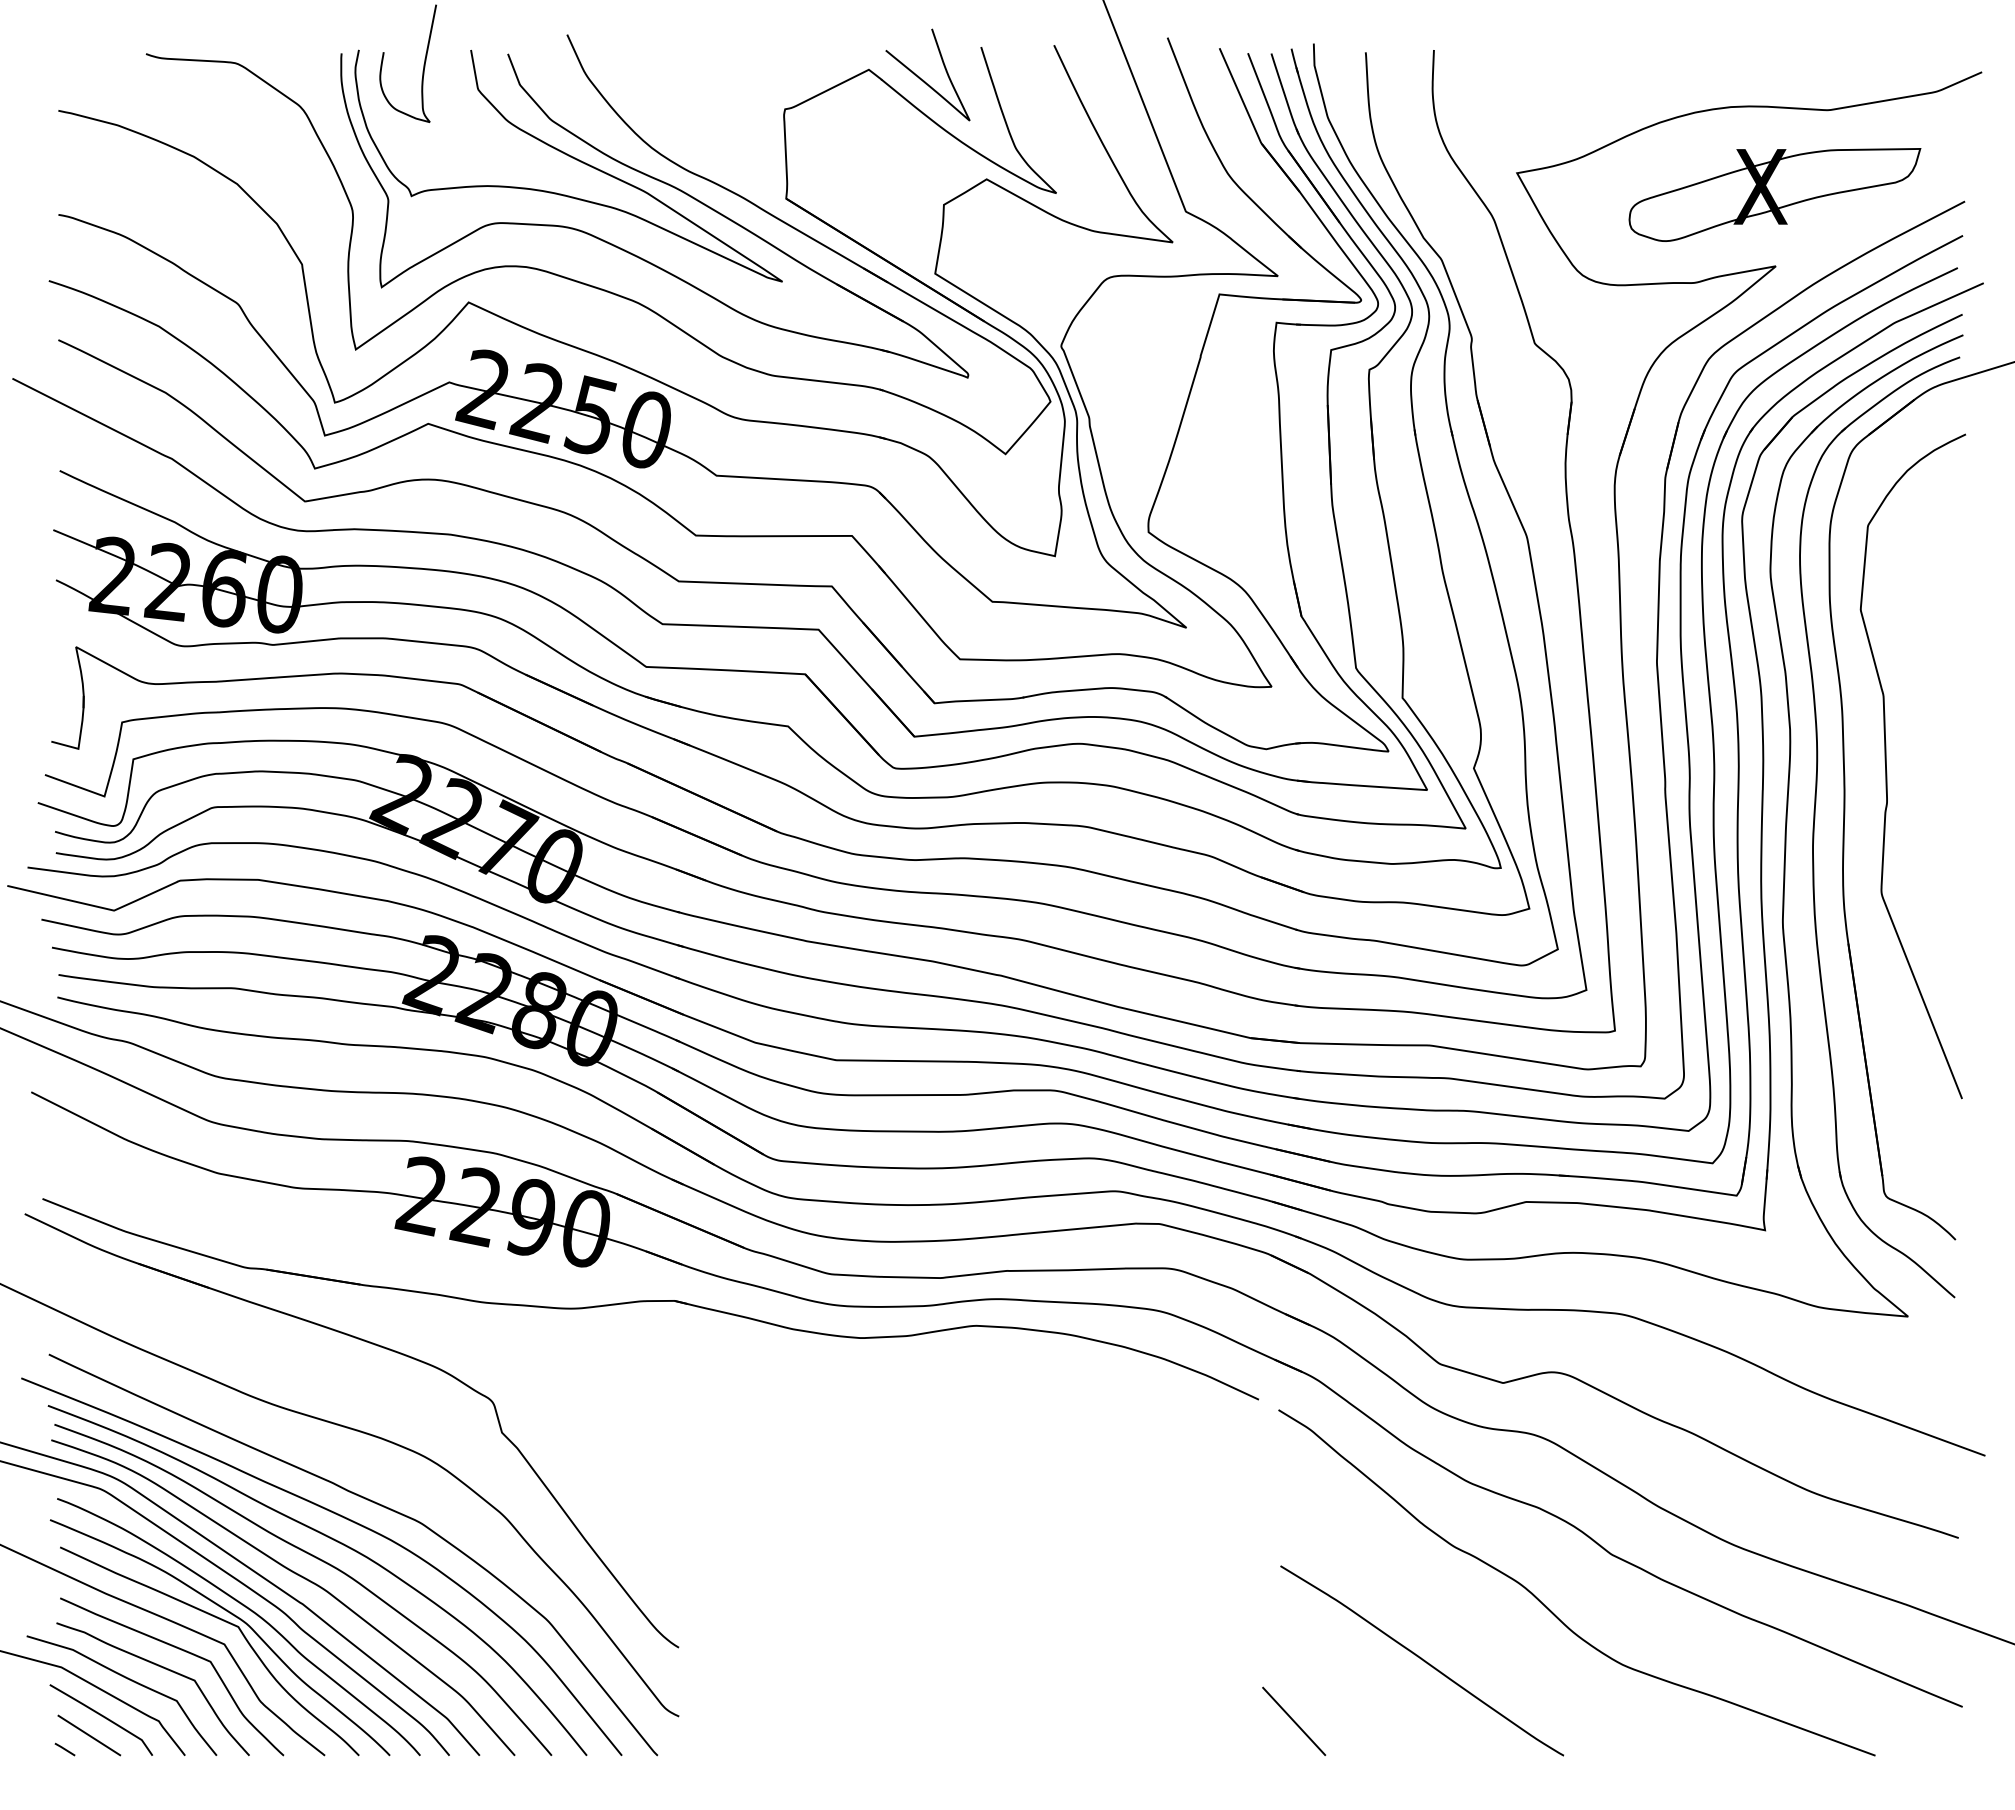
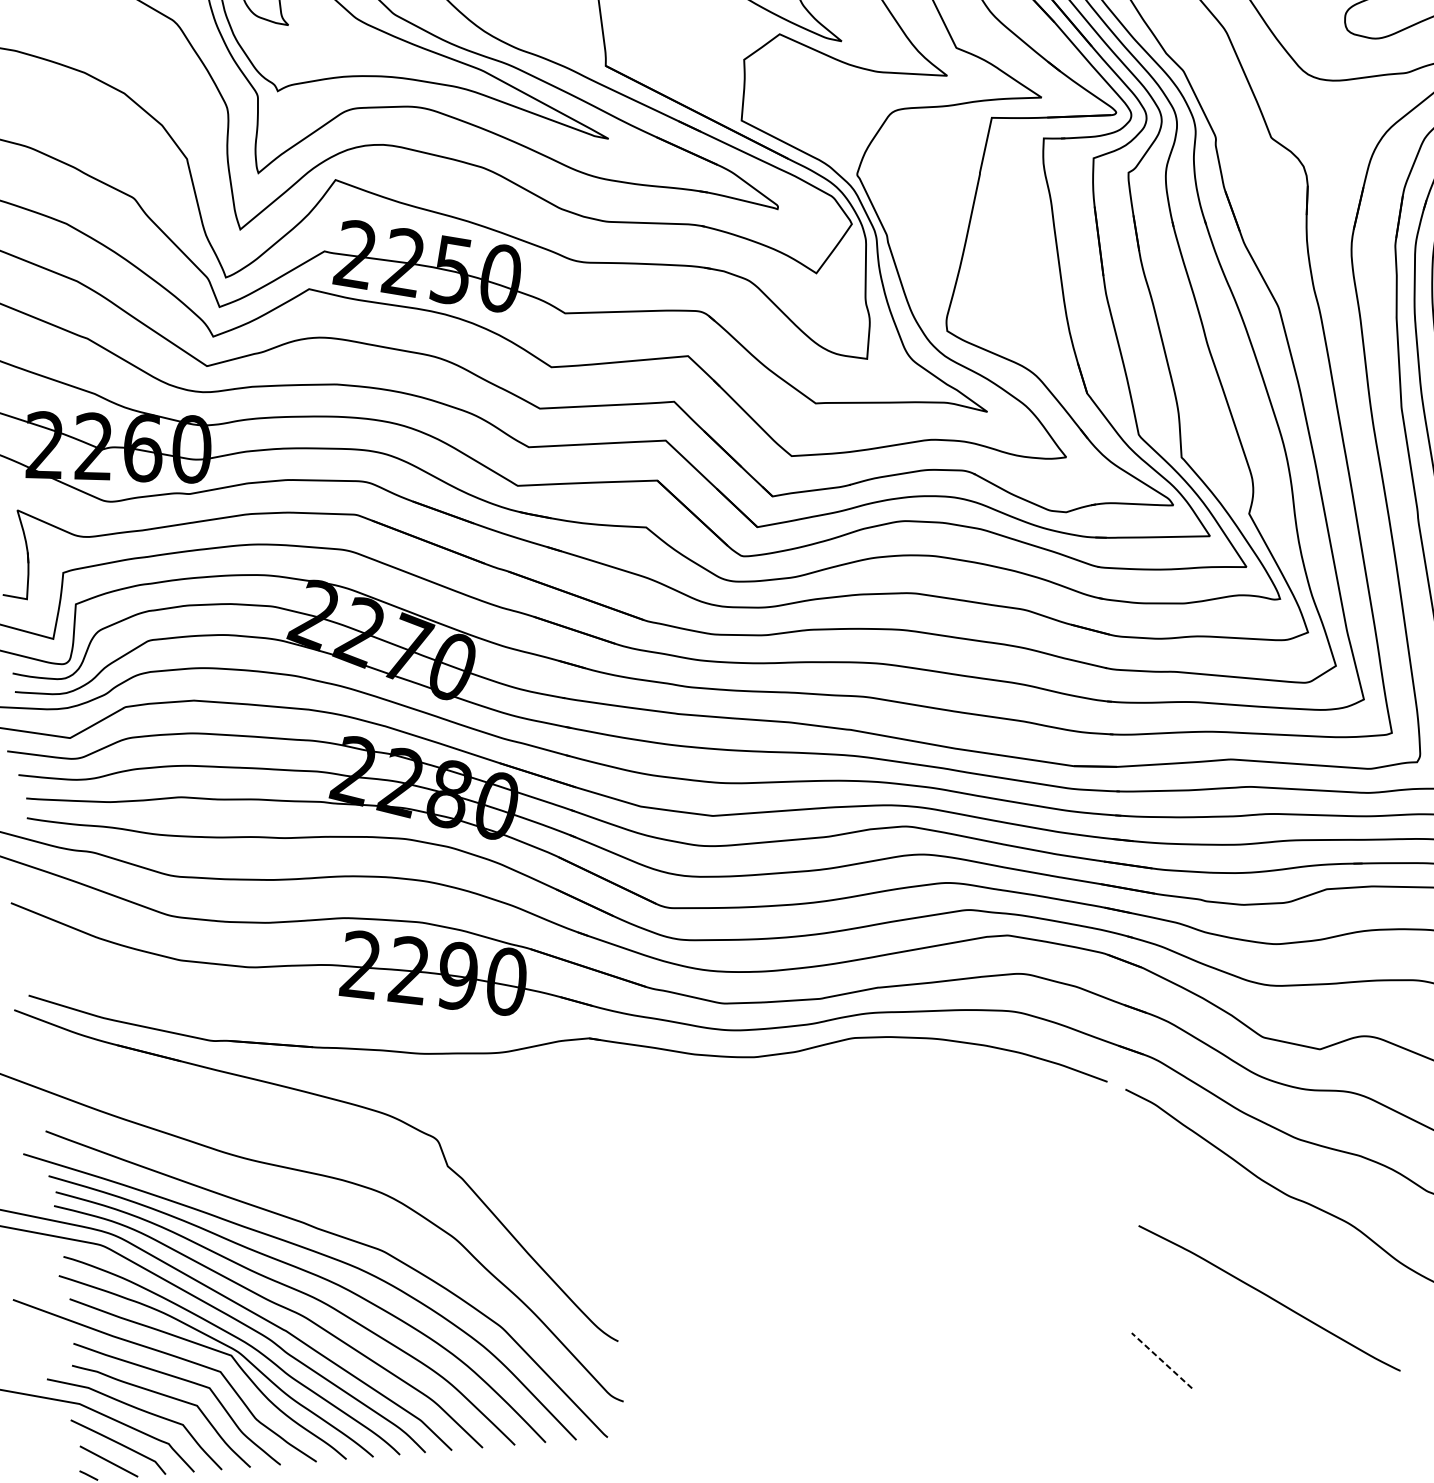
line: (1294, 1721) -> (1162, 1360), solid -> dashed

